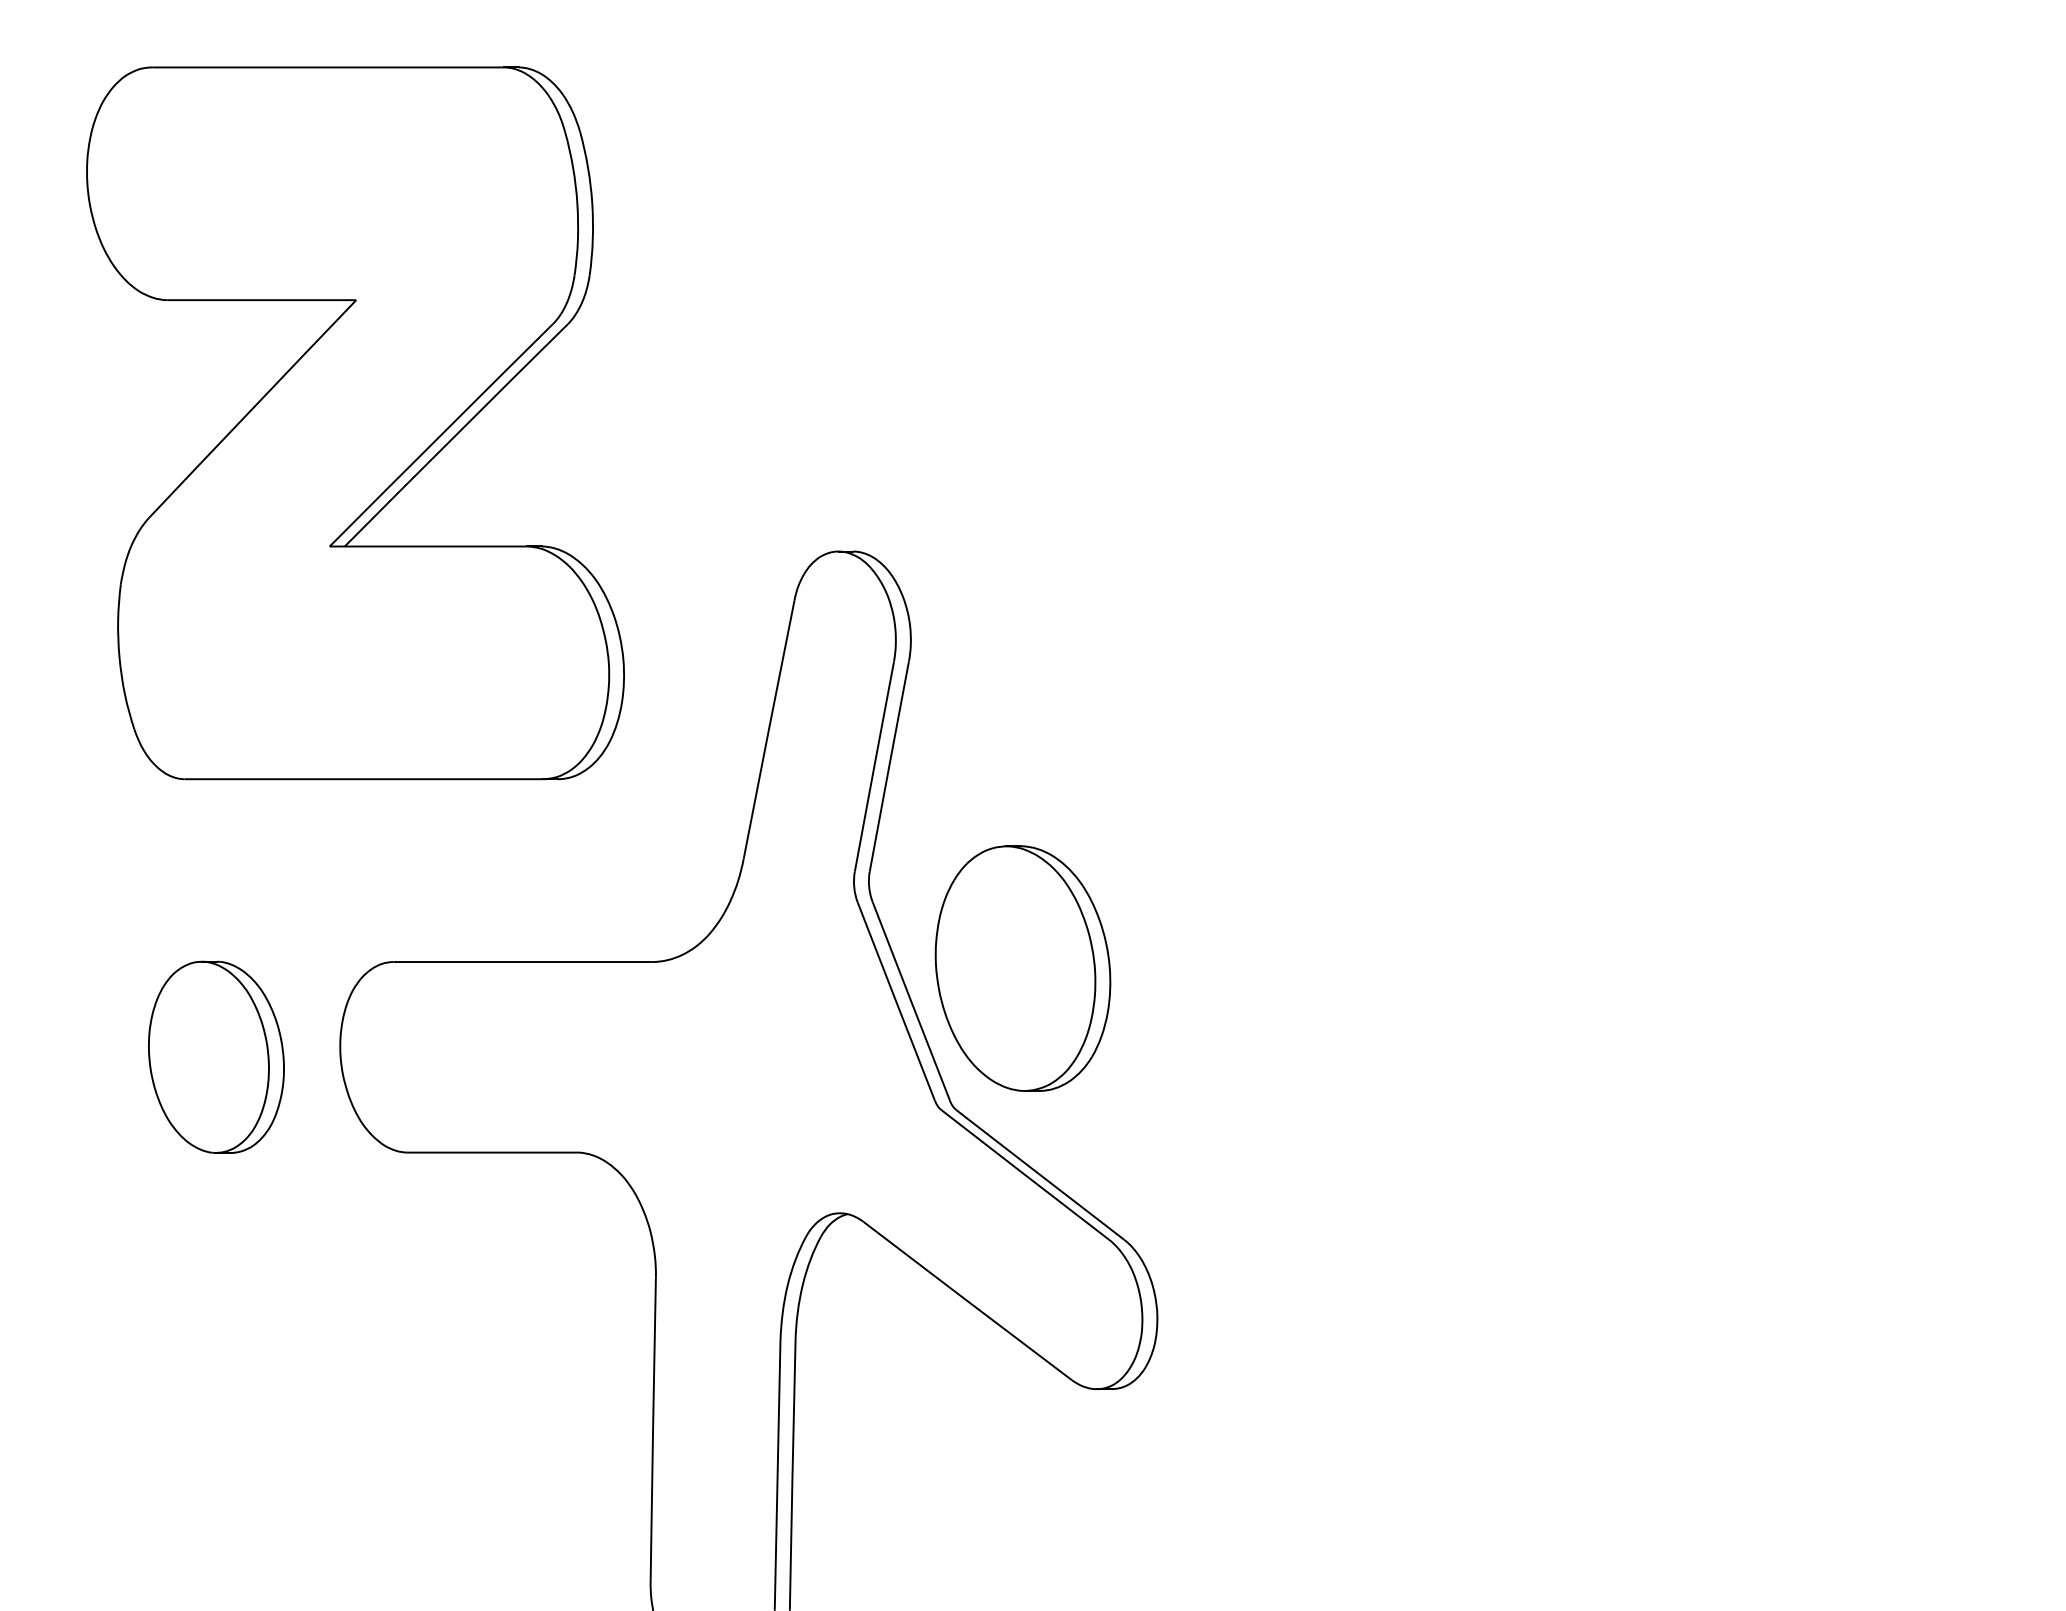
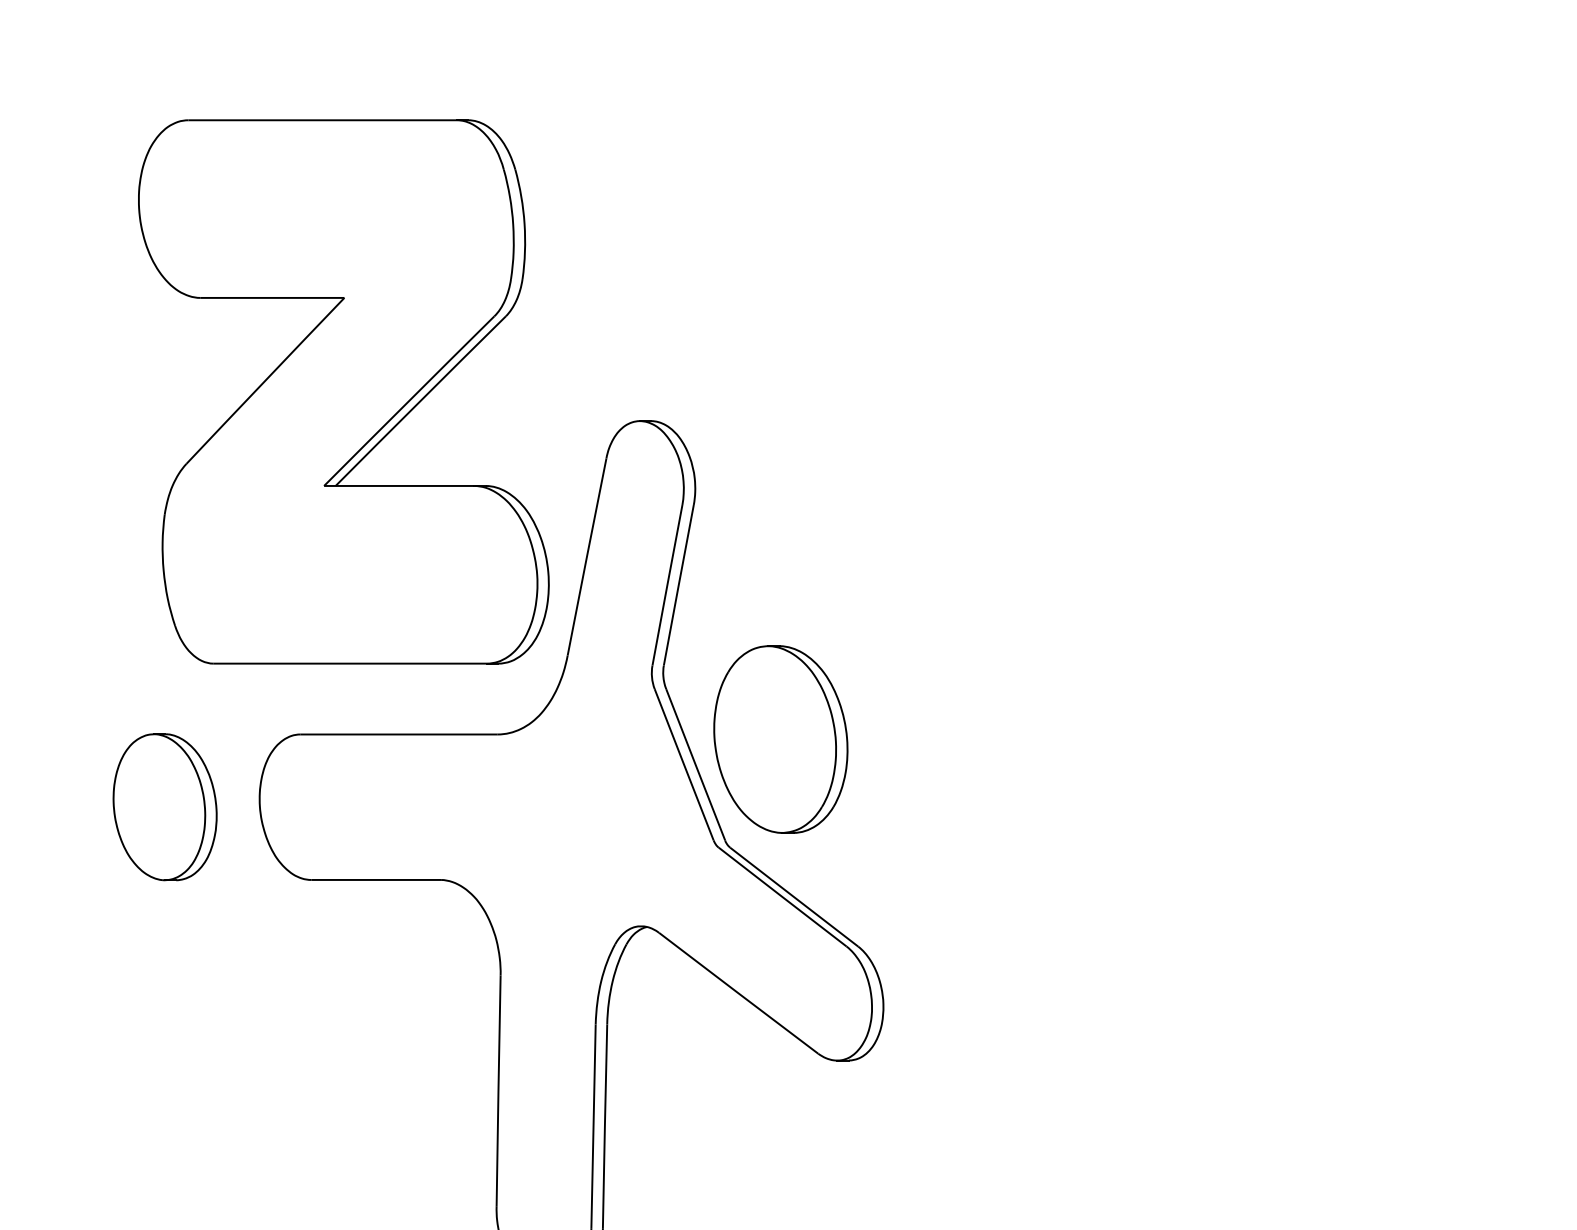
part: (355, 423) -> (343, 392), moved

